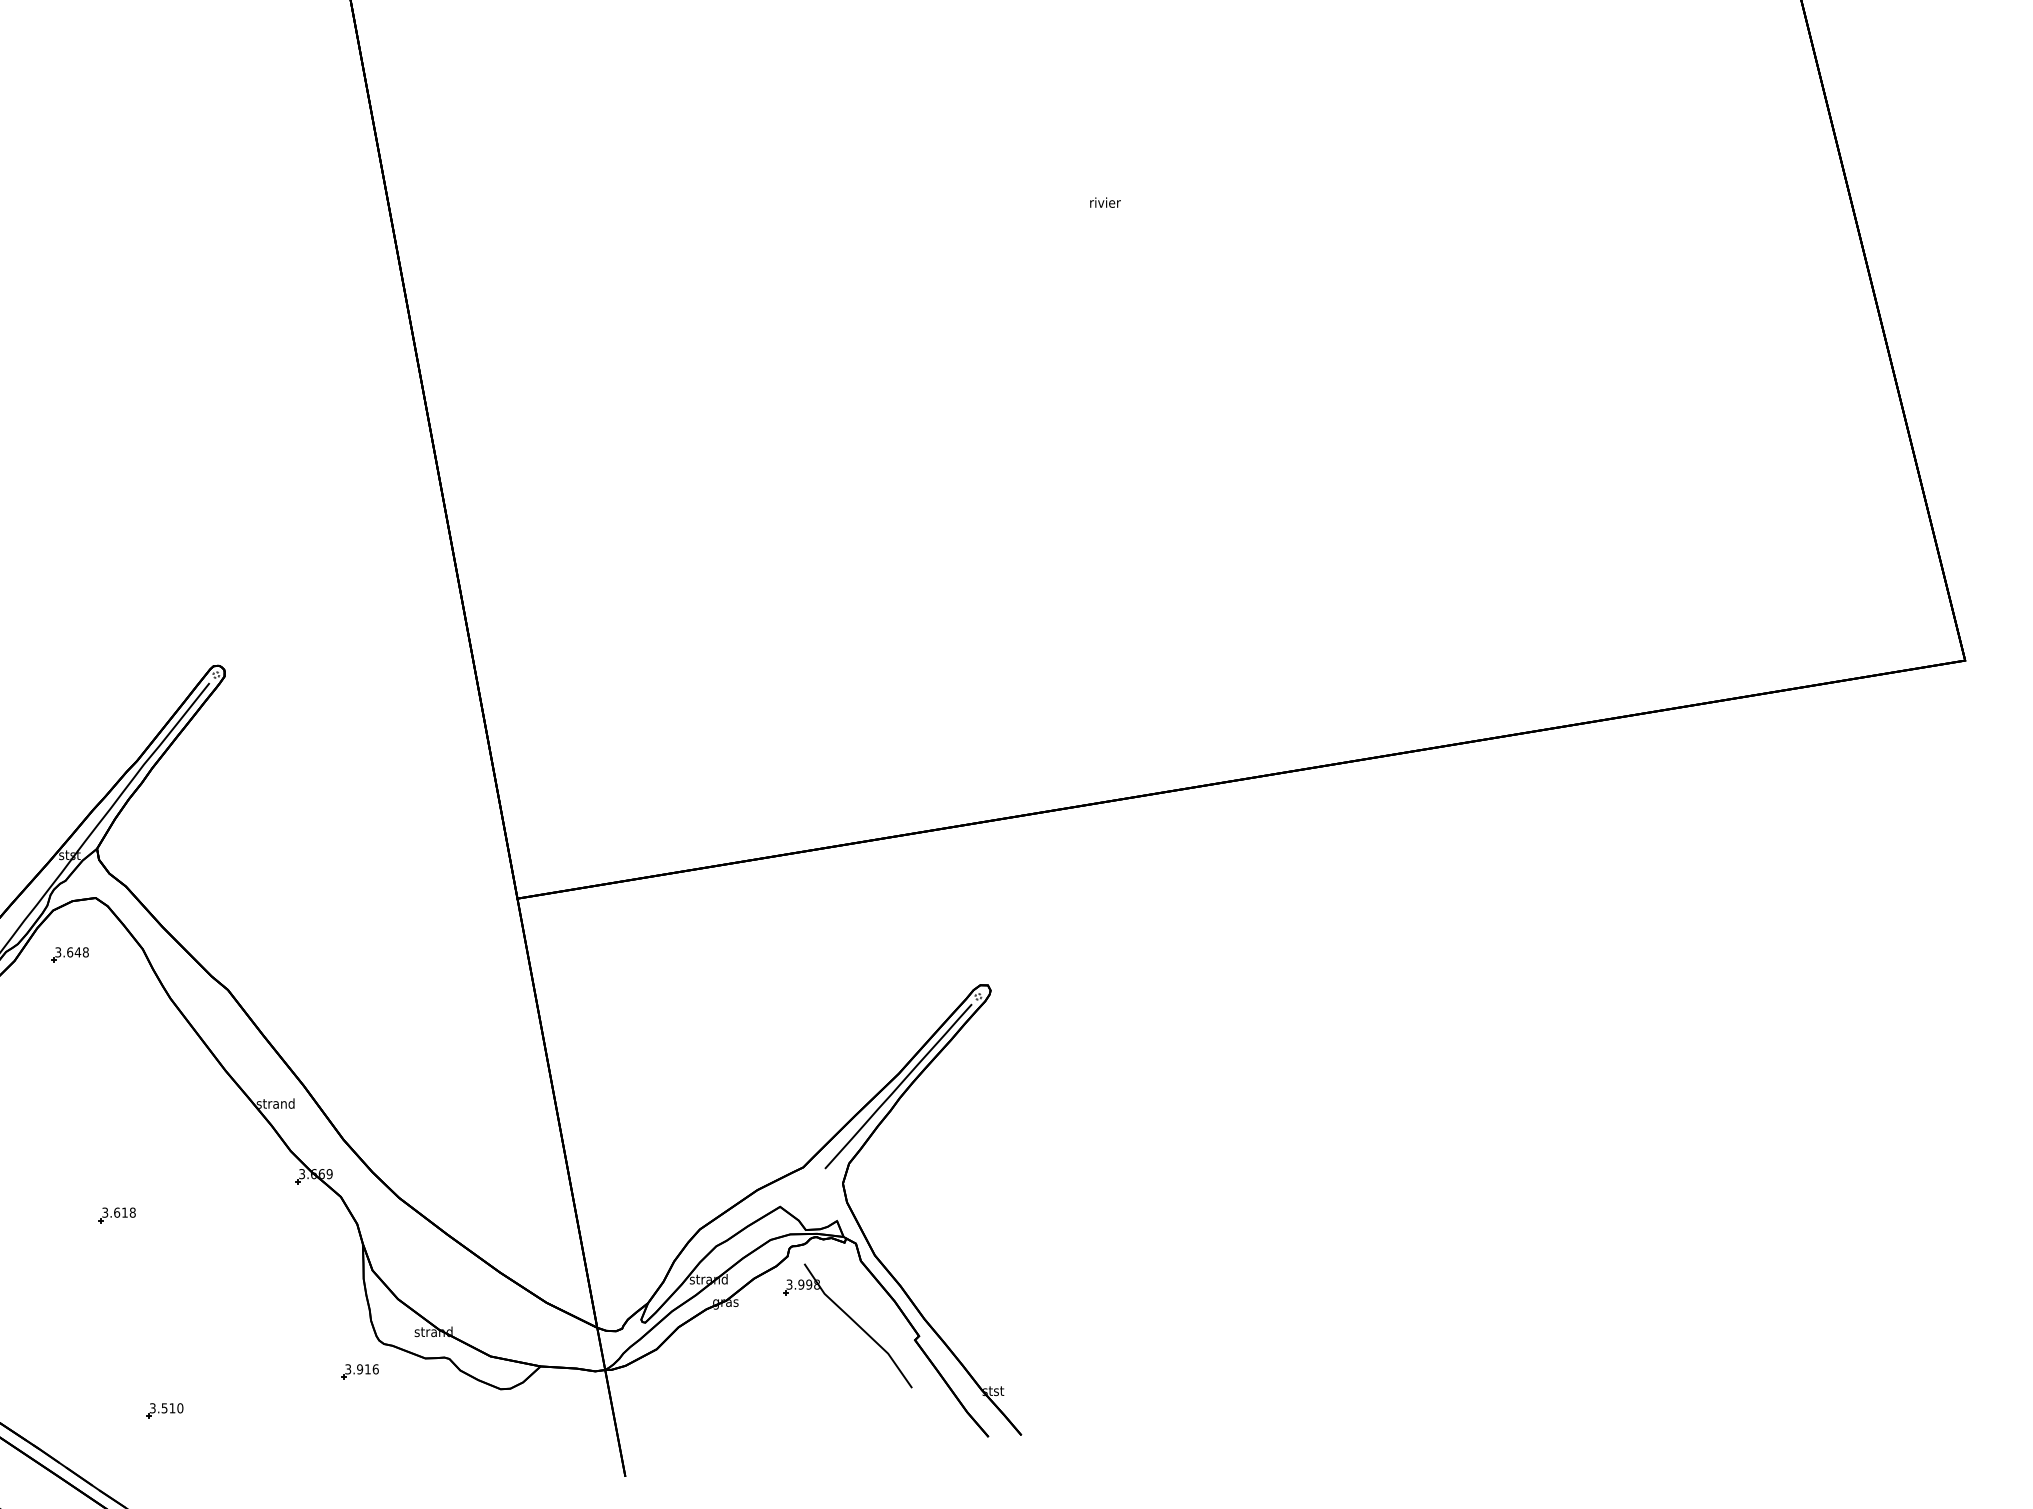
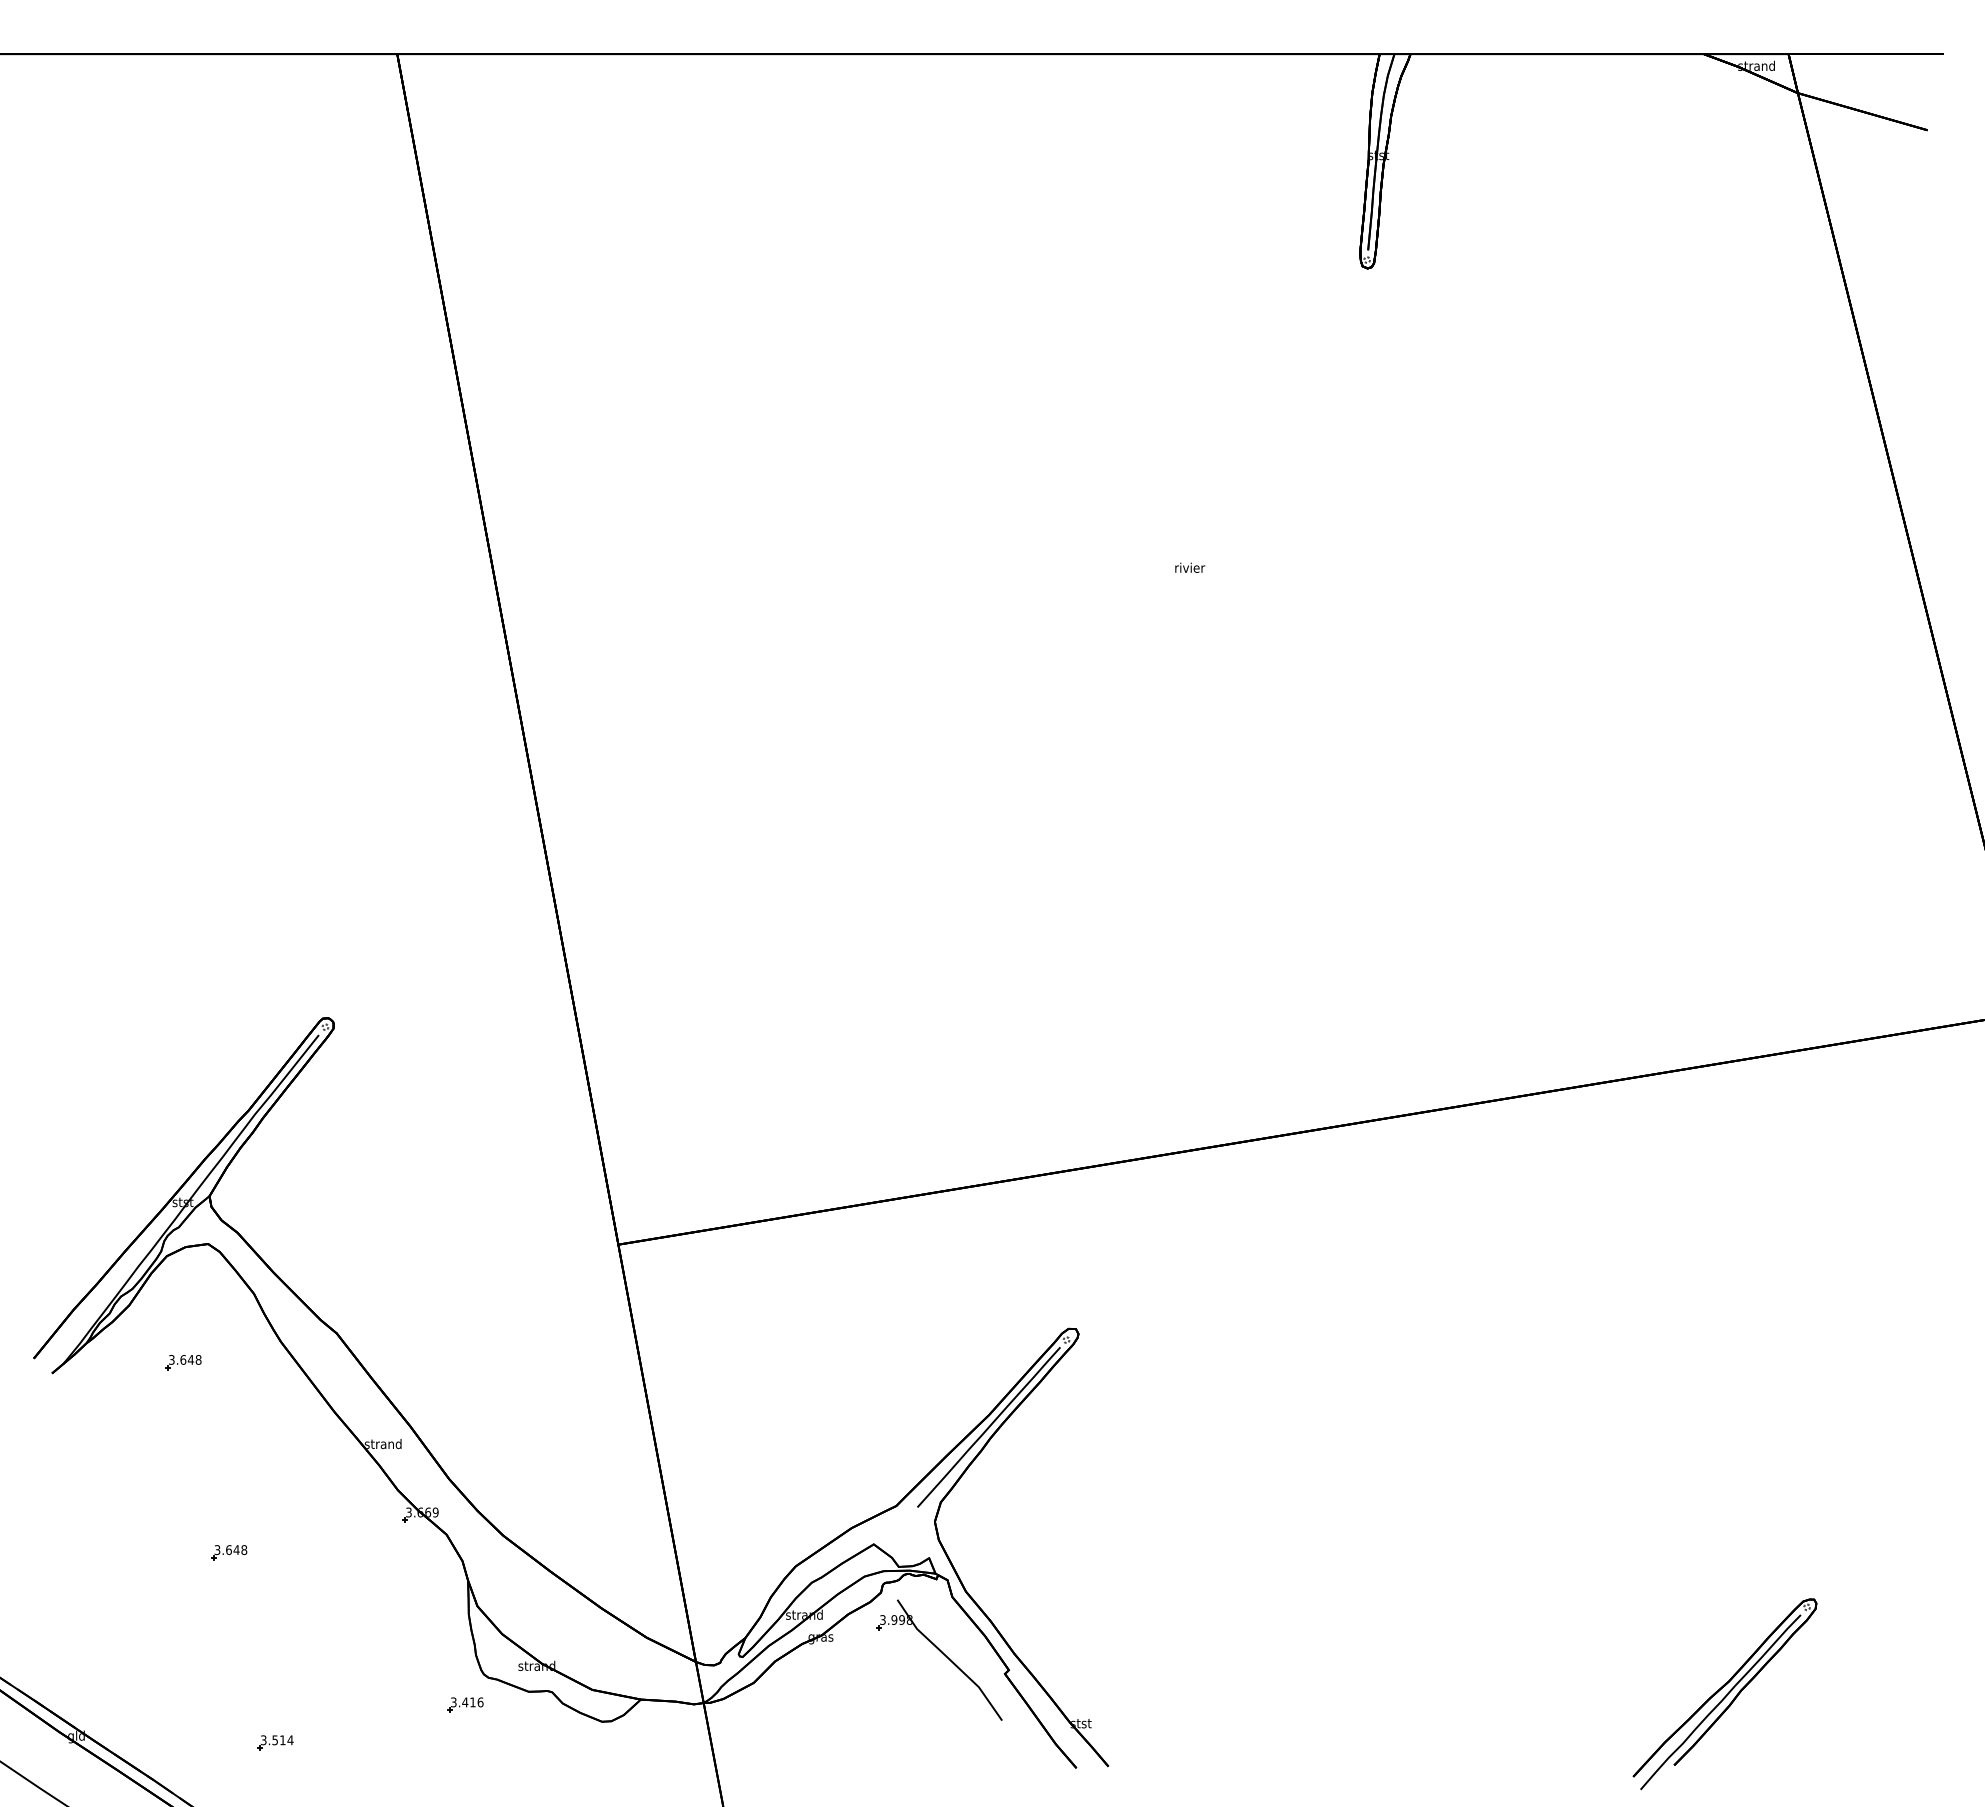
part: (70, 955) -> (183, 1362), moved
text: (124, 1212) -> (236, 1549), 3.618 -> 3.648
part: (1654, 1361) -> (1724, 1694), added
text: (360, 1369) -> (465, 1702), 3.916 -> 3.416
text: (180, 1408) -> (290, 1740), 3.510 -> 3.514

